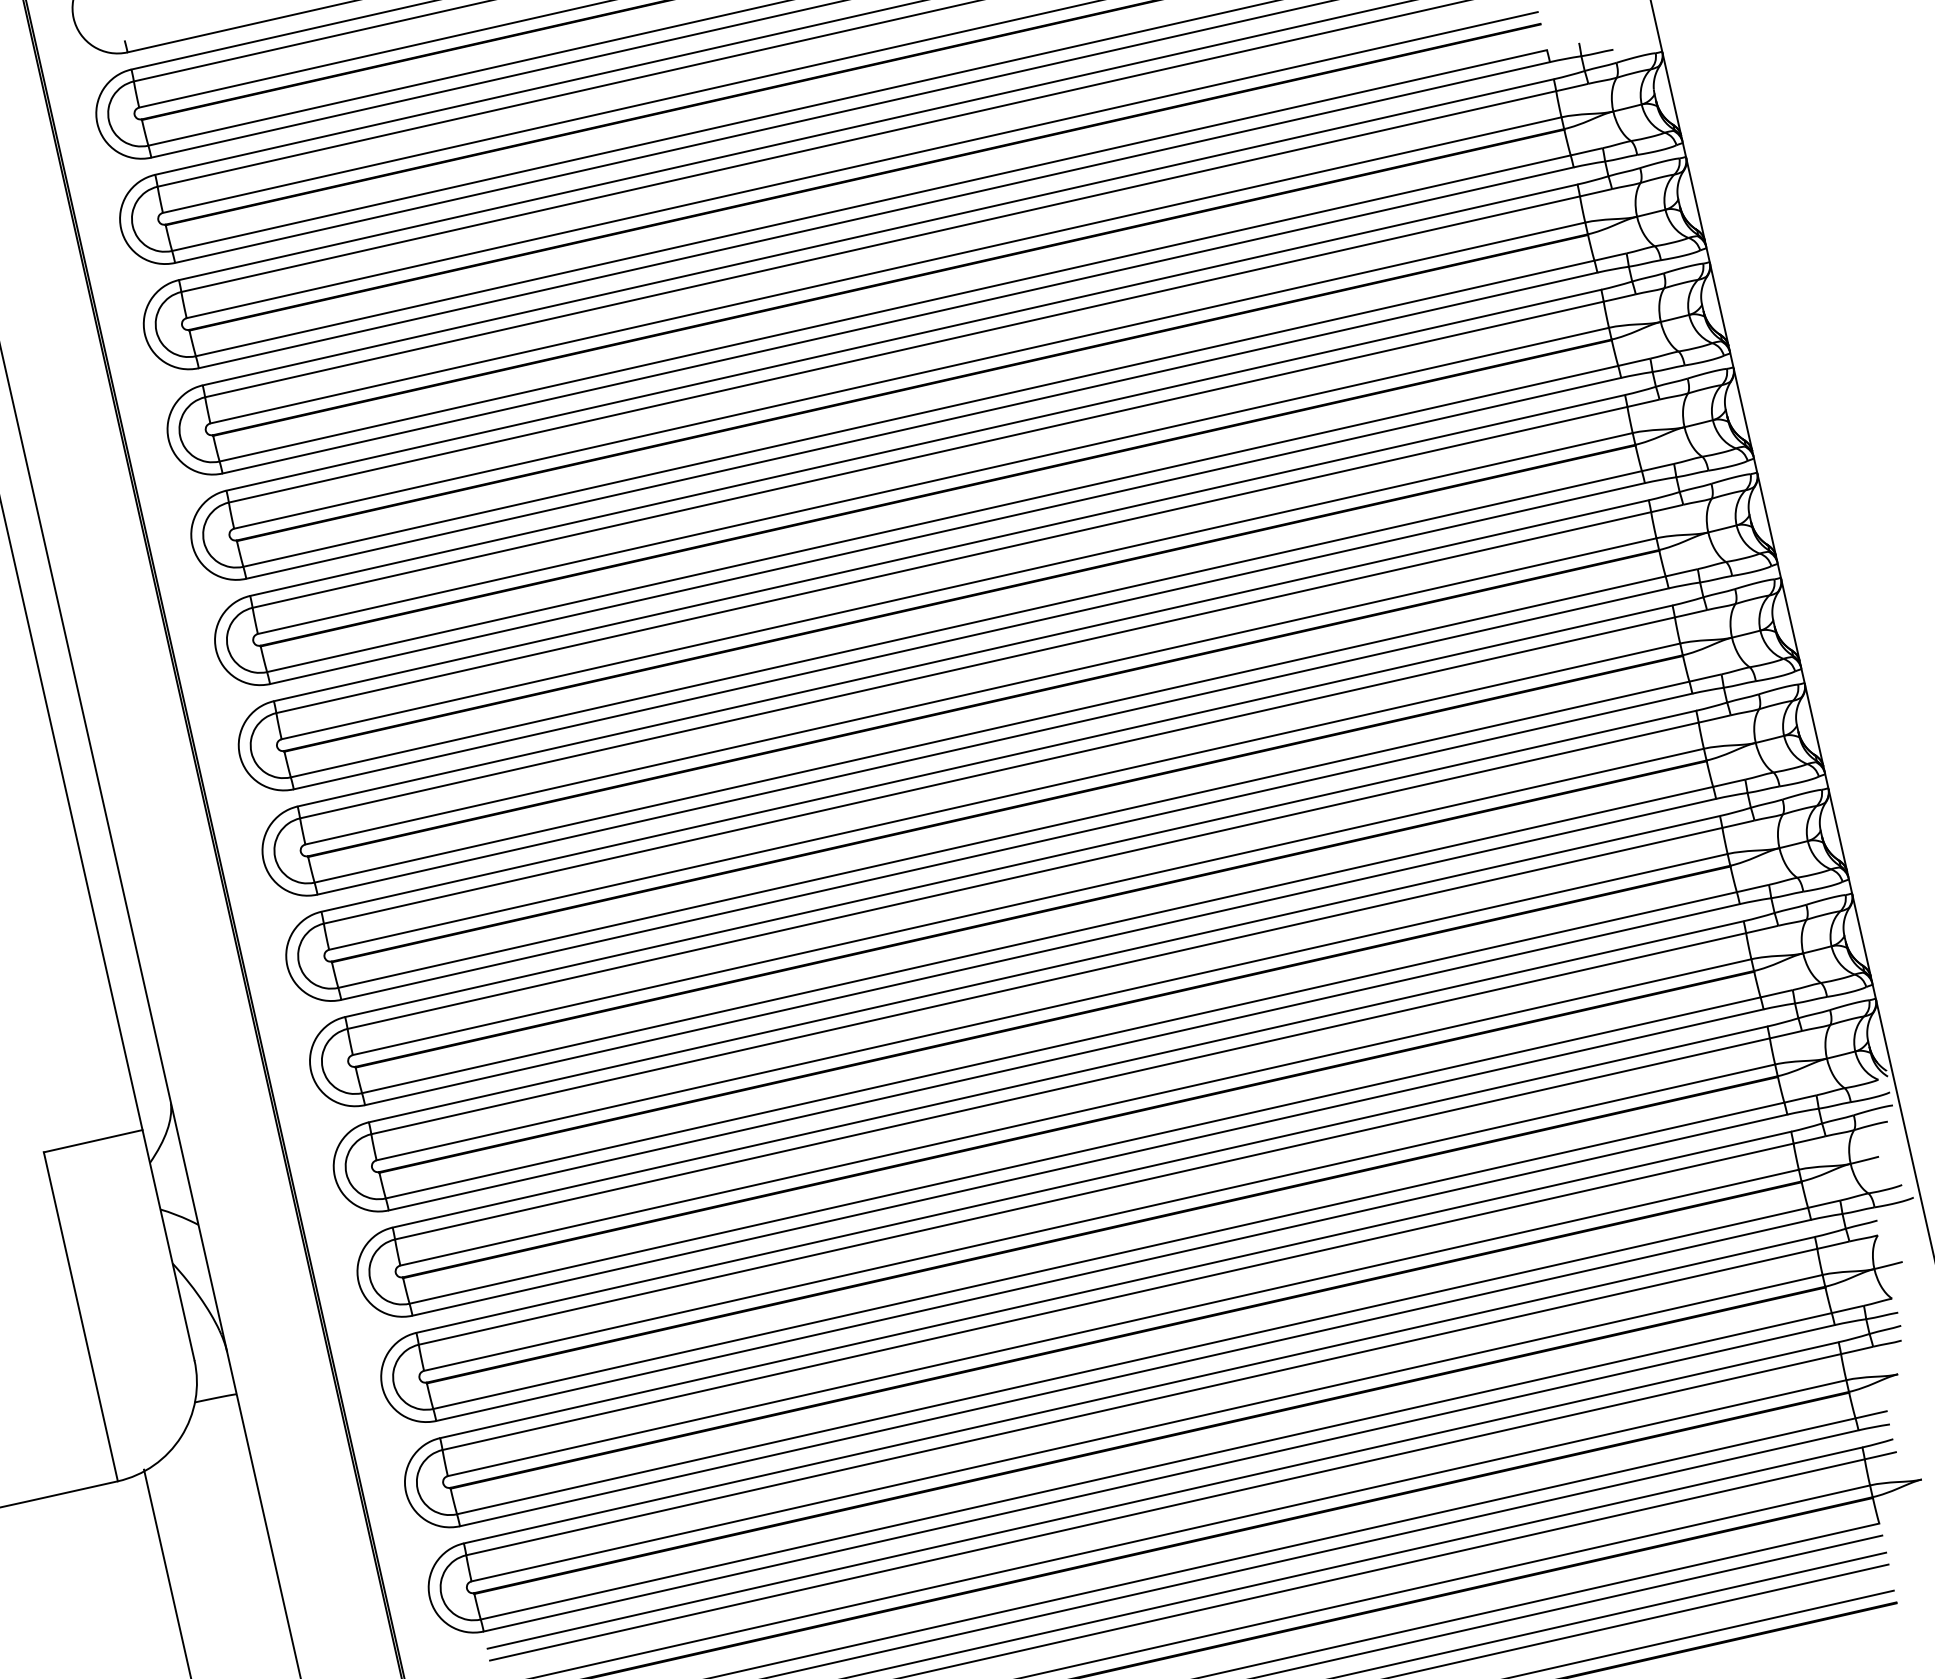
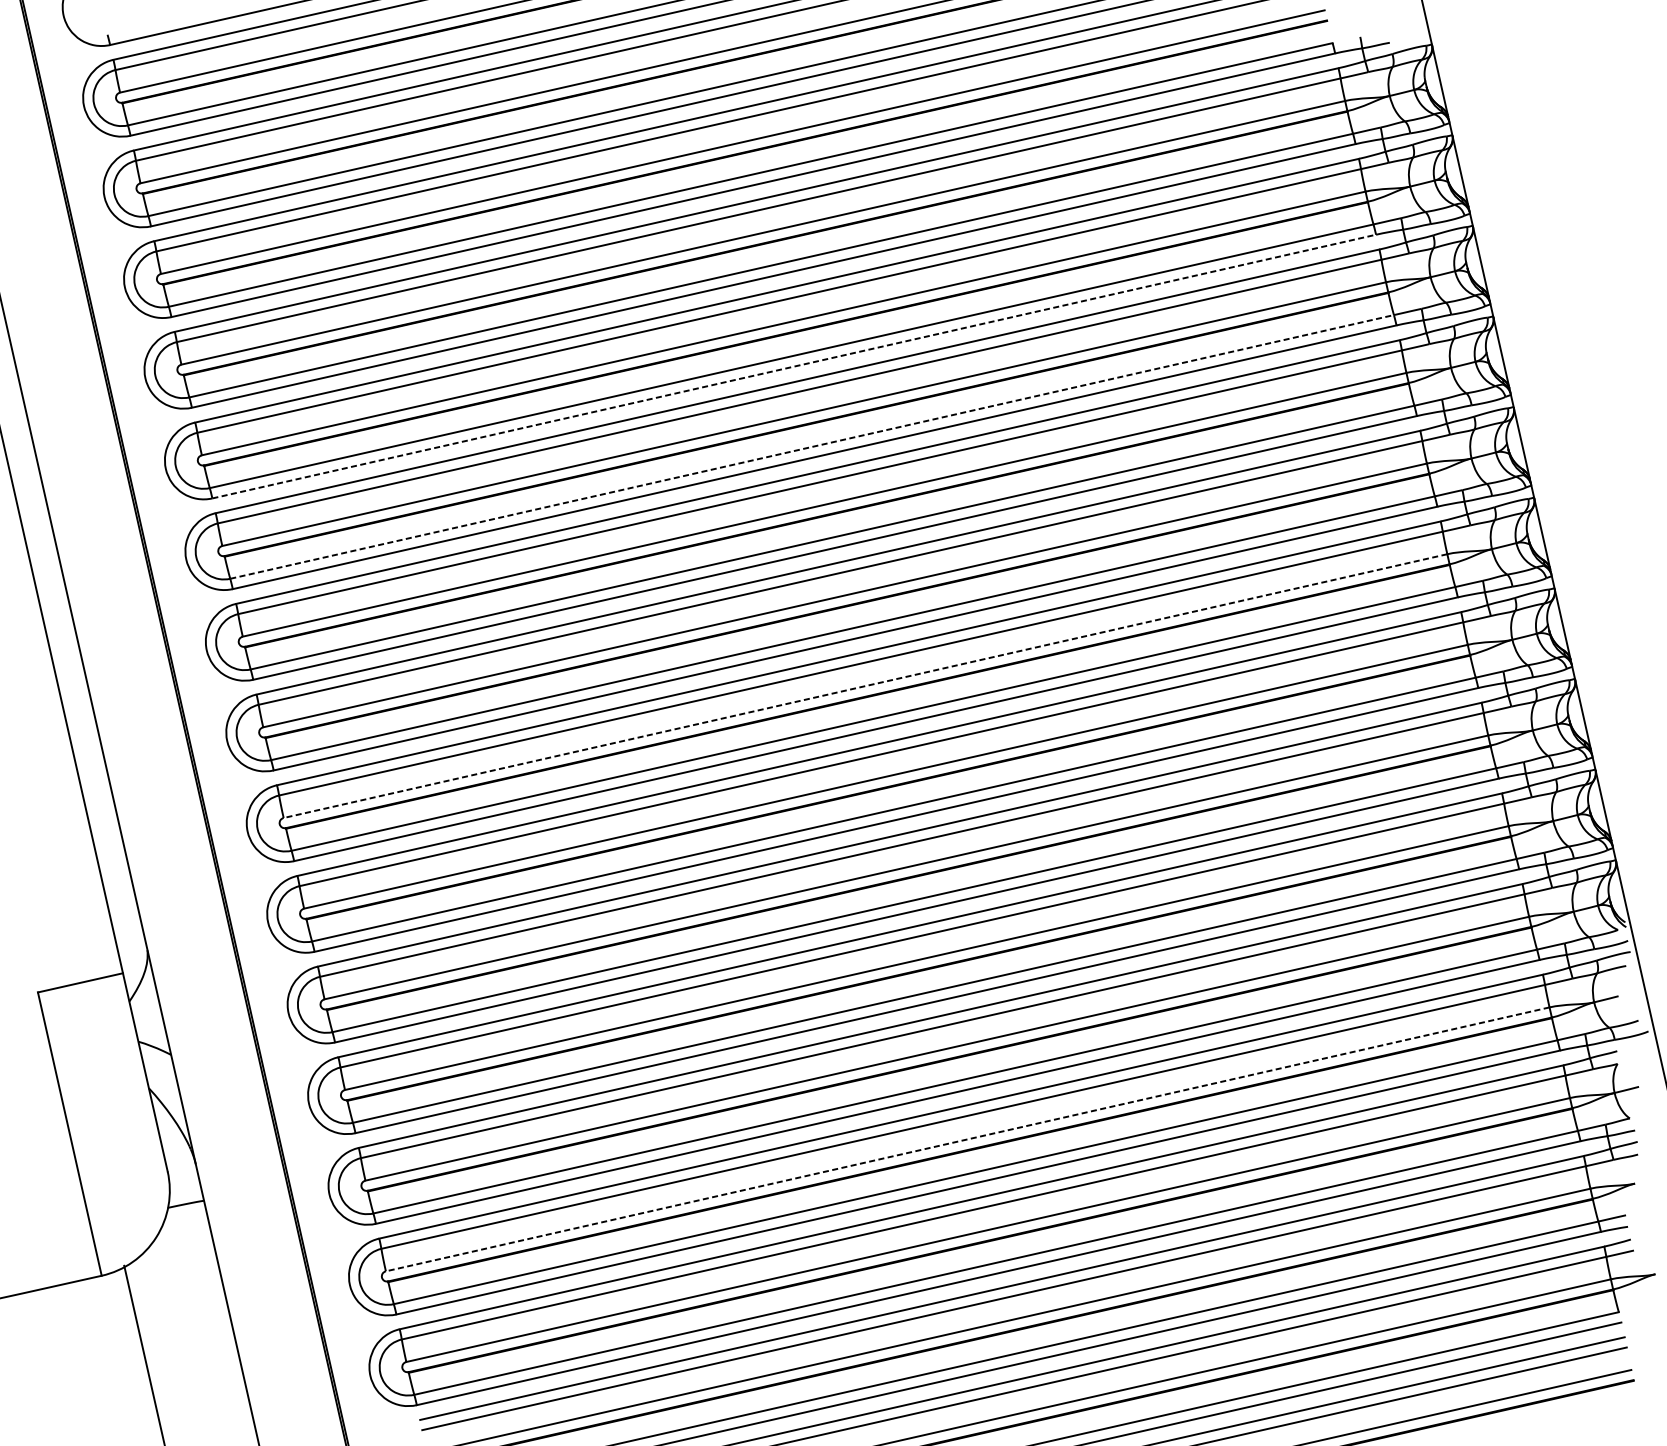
line: (921, 425) -> (793, 366), solid -> dashed
line: (942, 519) -> (811, 447), solid -> dashed
line: (1004, 796) -> (865, 685), solid -> dashed
line: (1123, 1322) -> (967, 1139), solid -> dashed

